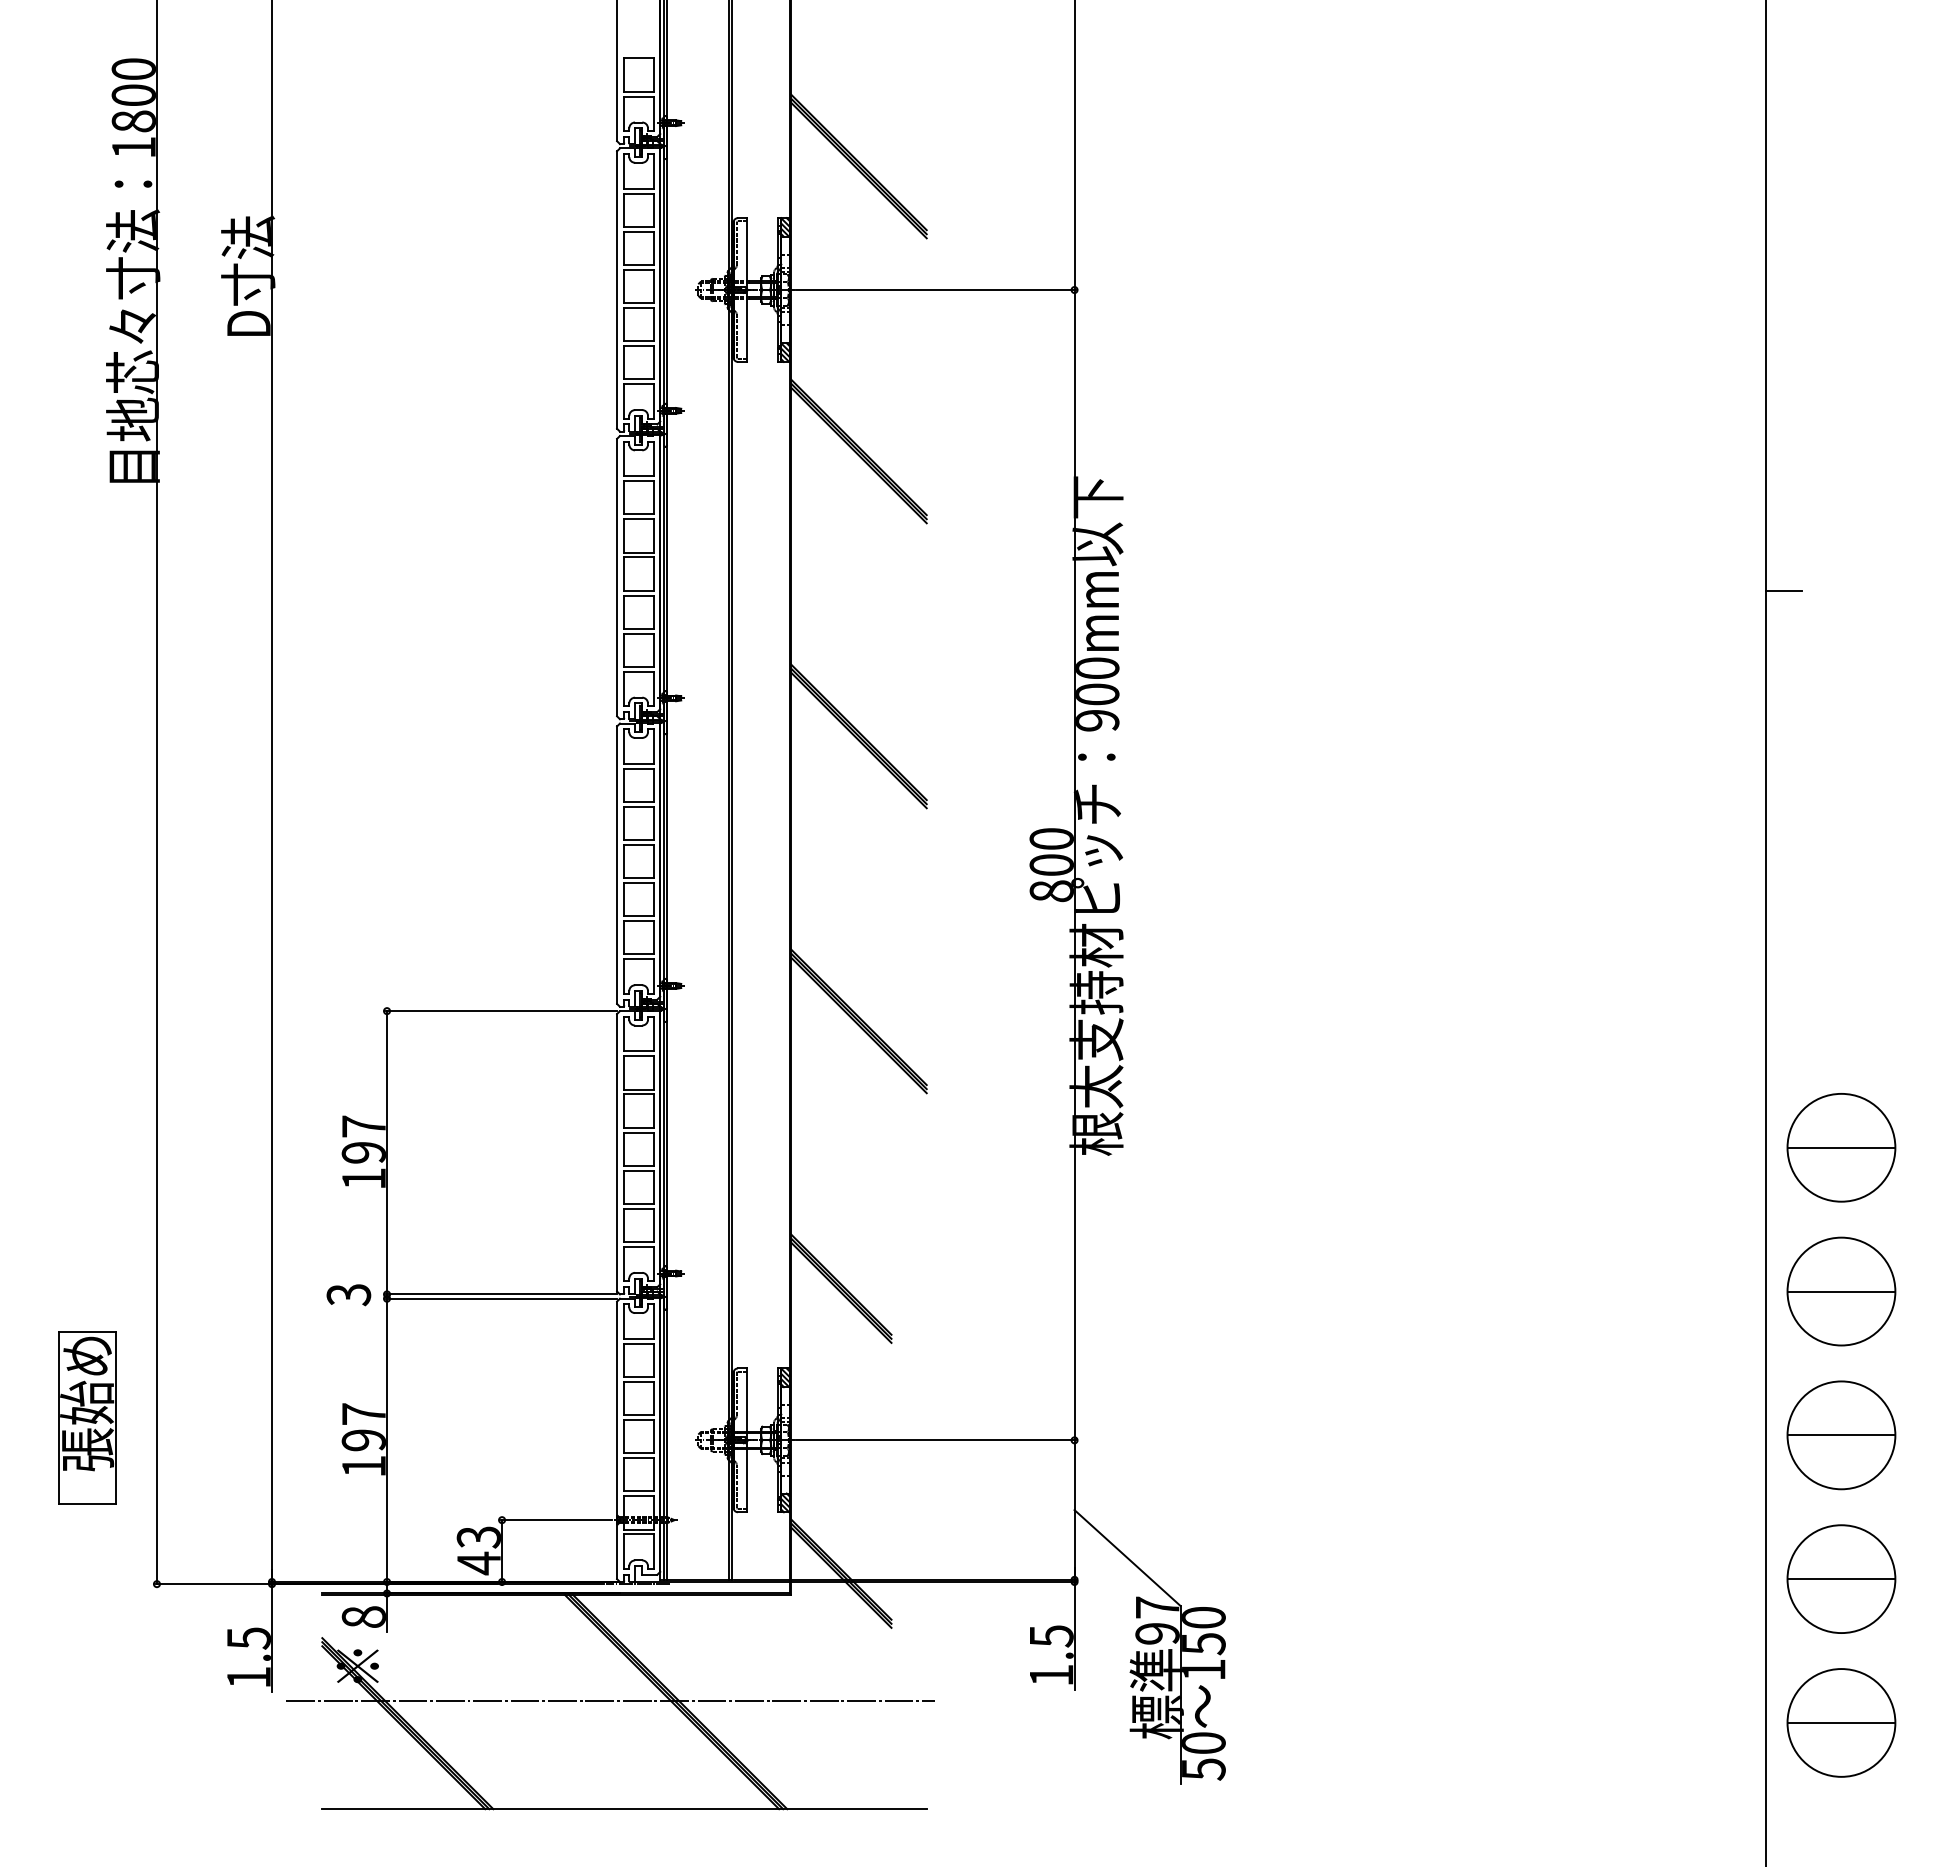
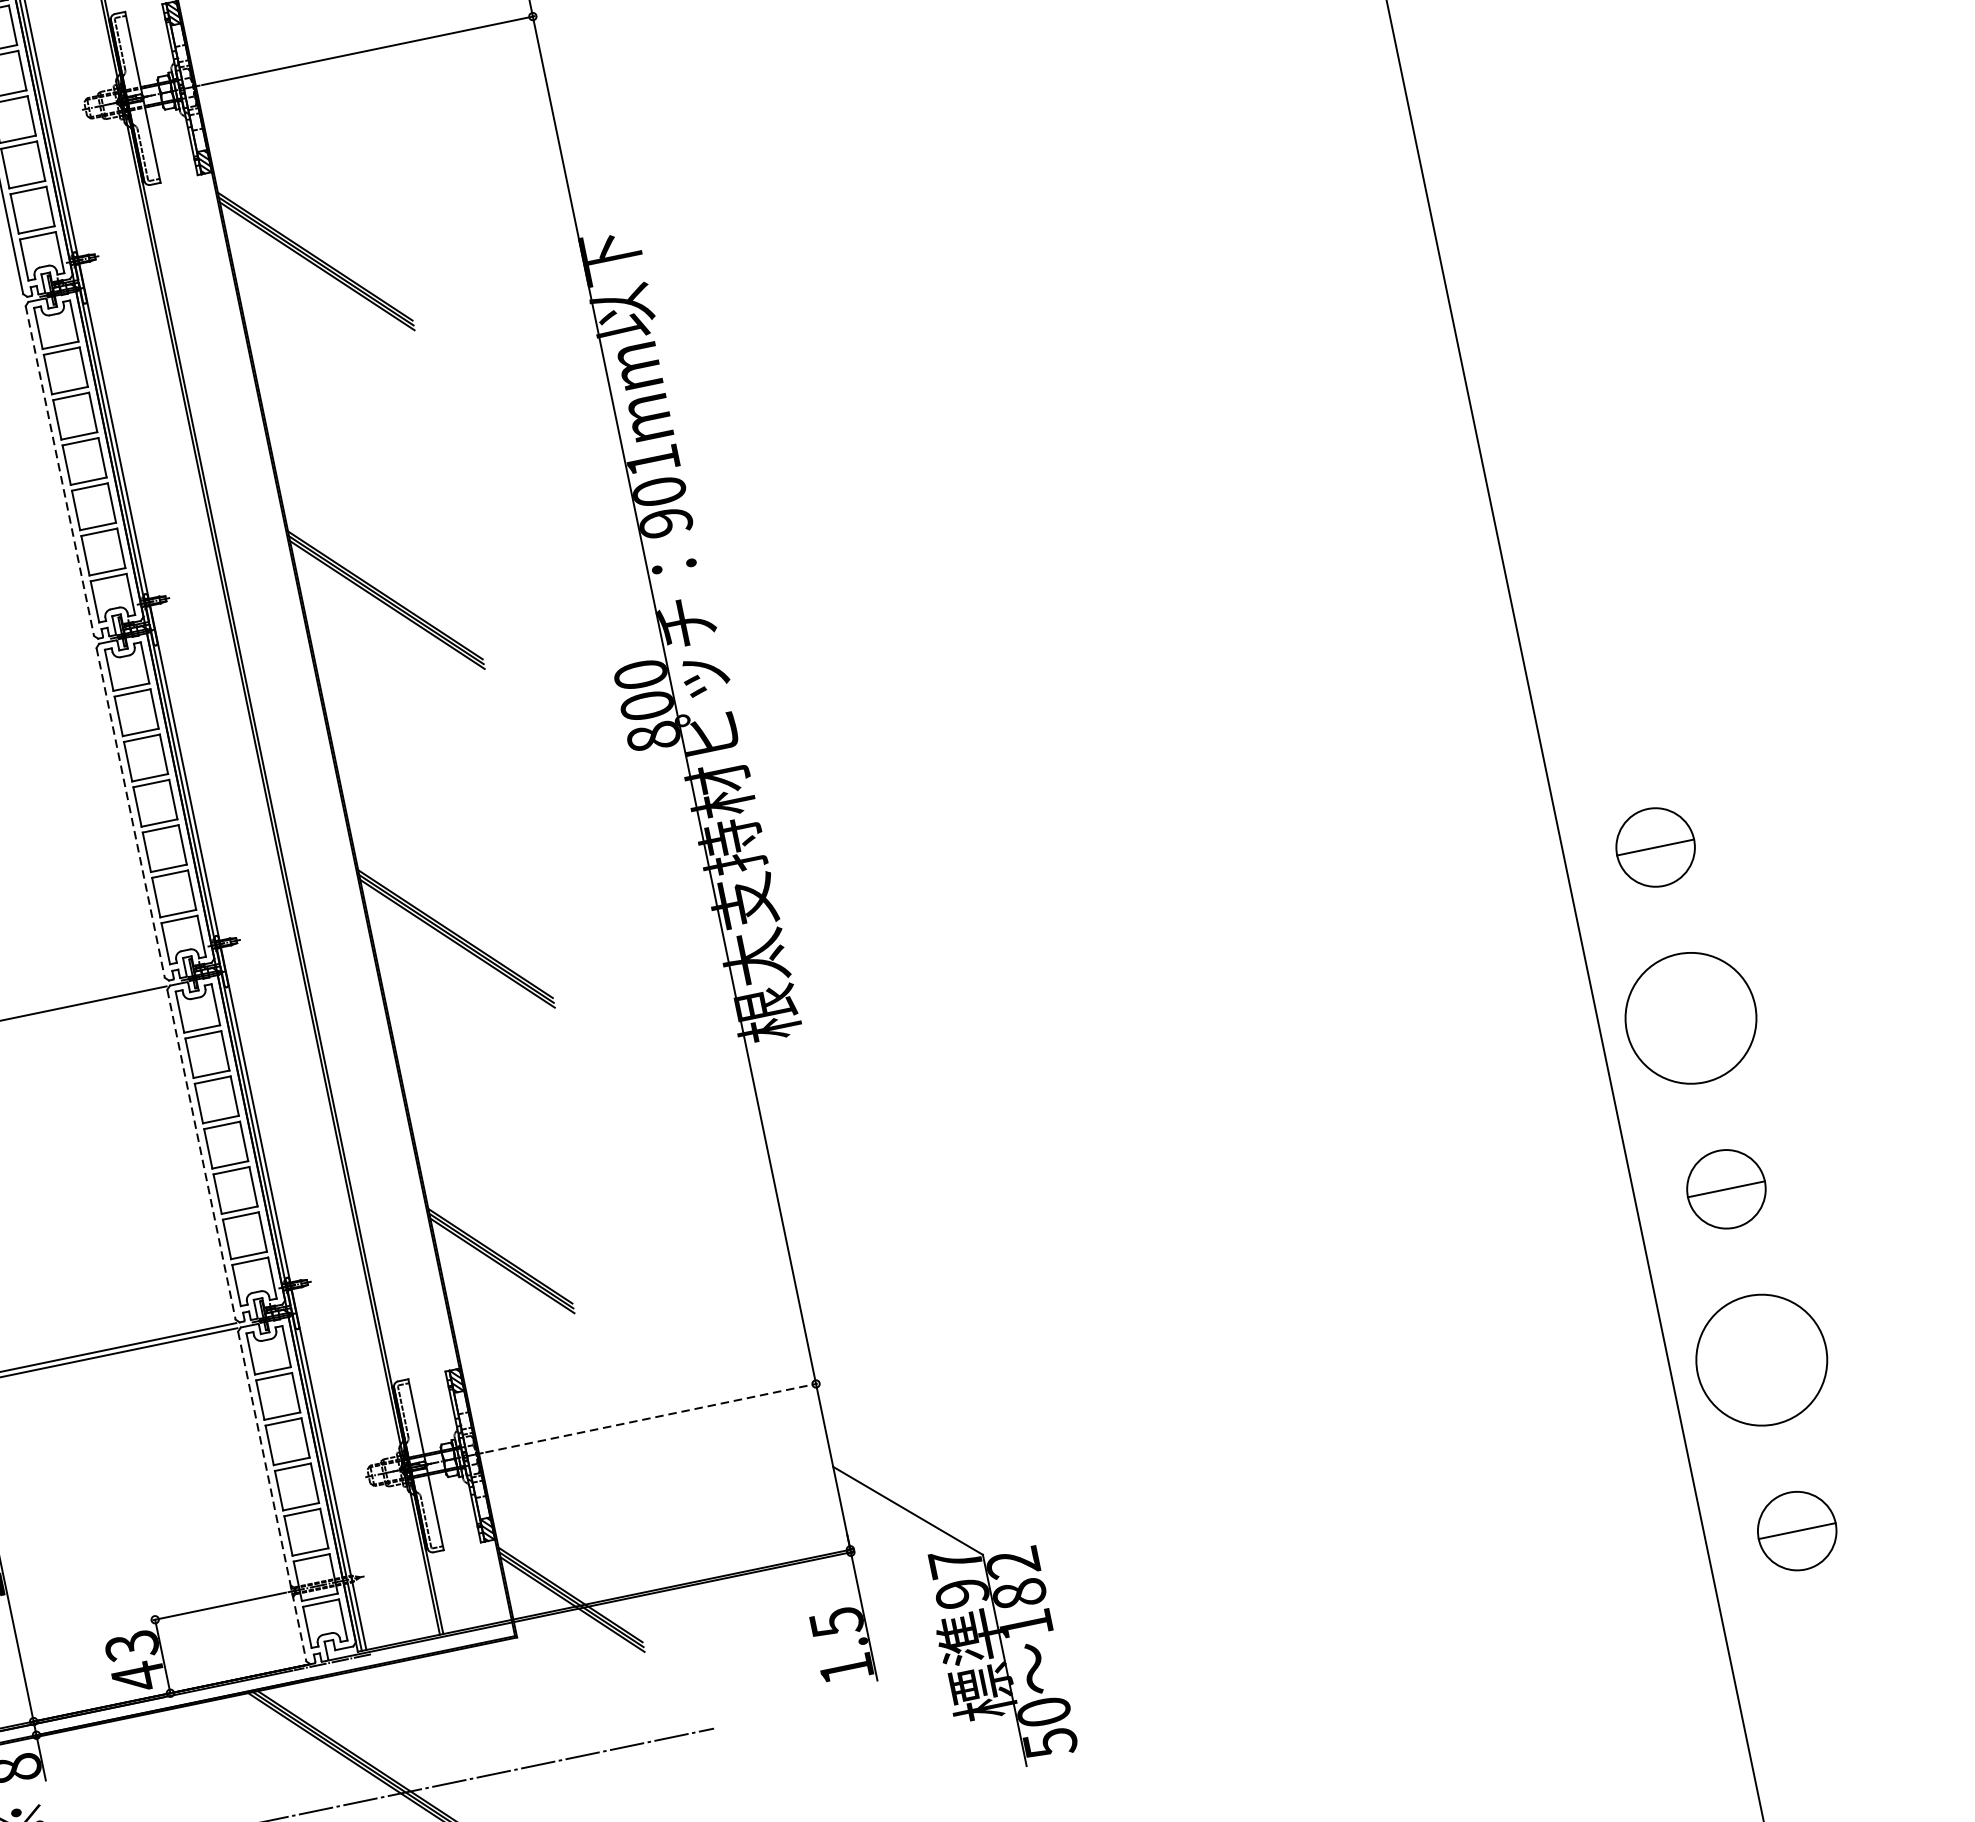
line: (617, 577) -> (60, 470), solid -> dashed
line: (1783, 590) -> (1449, 199), removed
text: (1097, 667) -> (653, 459), 900mm -> 901mm
line: (617, 865) -> (131, 813), solid -> dashed
part: (1841, 1147) -> (1655, 847), size x0.6
line: (617, 1152) -> (201, 1154), solid -> dashed
line: (1841, 1291) -> (1691, 1018), removed
part: (1841, 1435) -> (1726, 1189), size x0.6
line: (617, 1440) -> (272, 1496), solid -> dashed
line: (936, 1440) -> (651, 1418), solid -> dashed
line: (1841, 1579) -> (1761, 1360), removed
text: (1203, 1631) -> (1016, 1579), 150 -> 182
part: (1841, 1722) -> (1797, 1530), size x0.6

